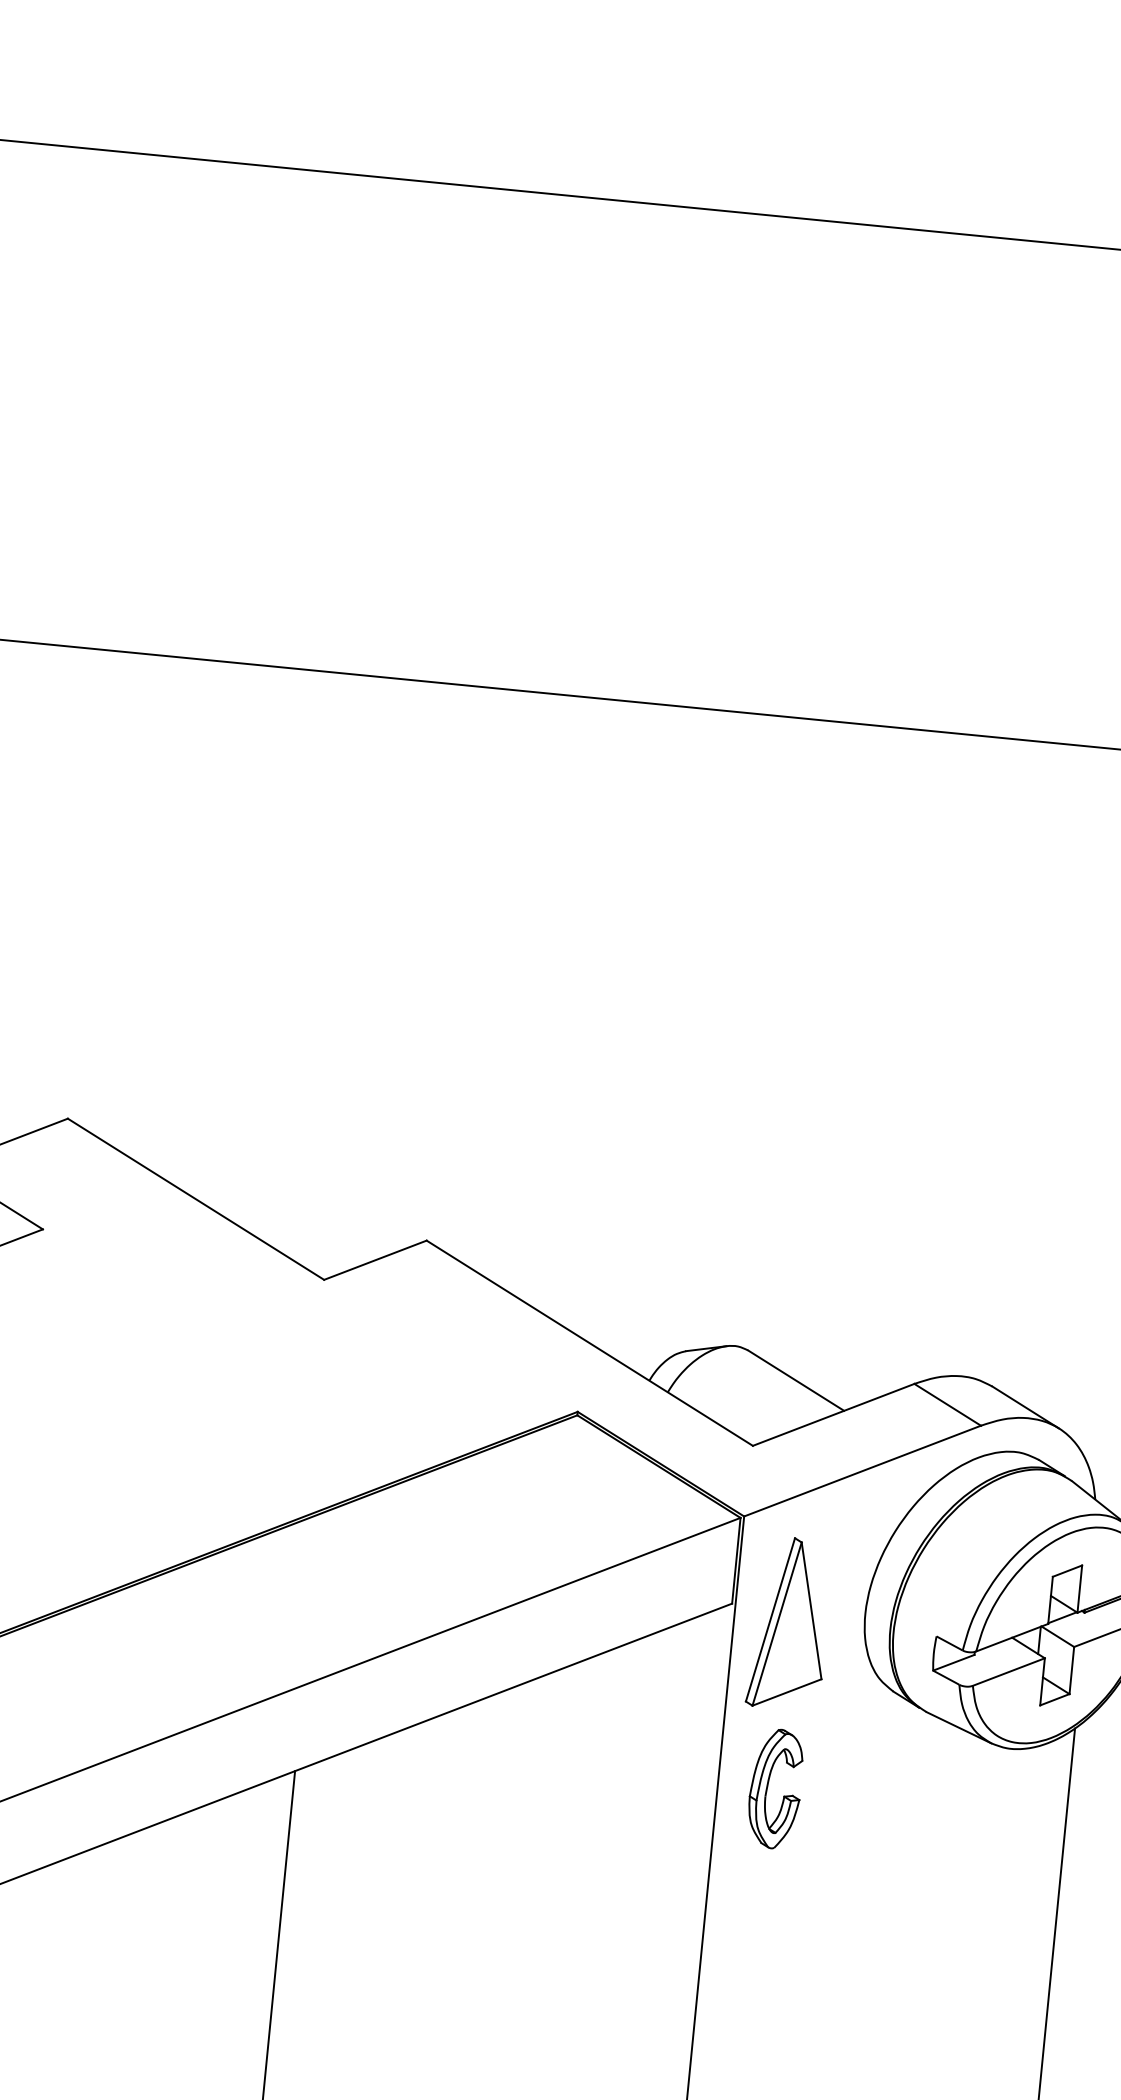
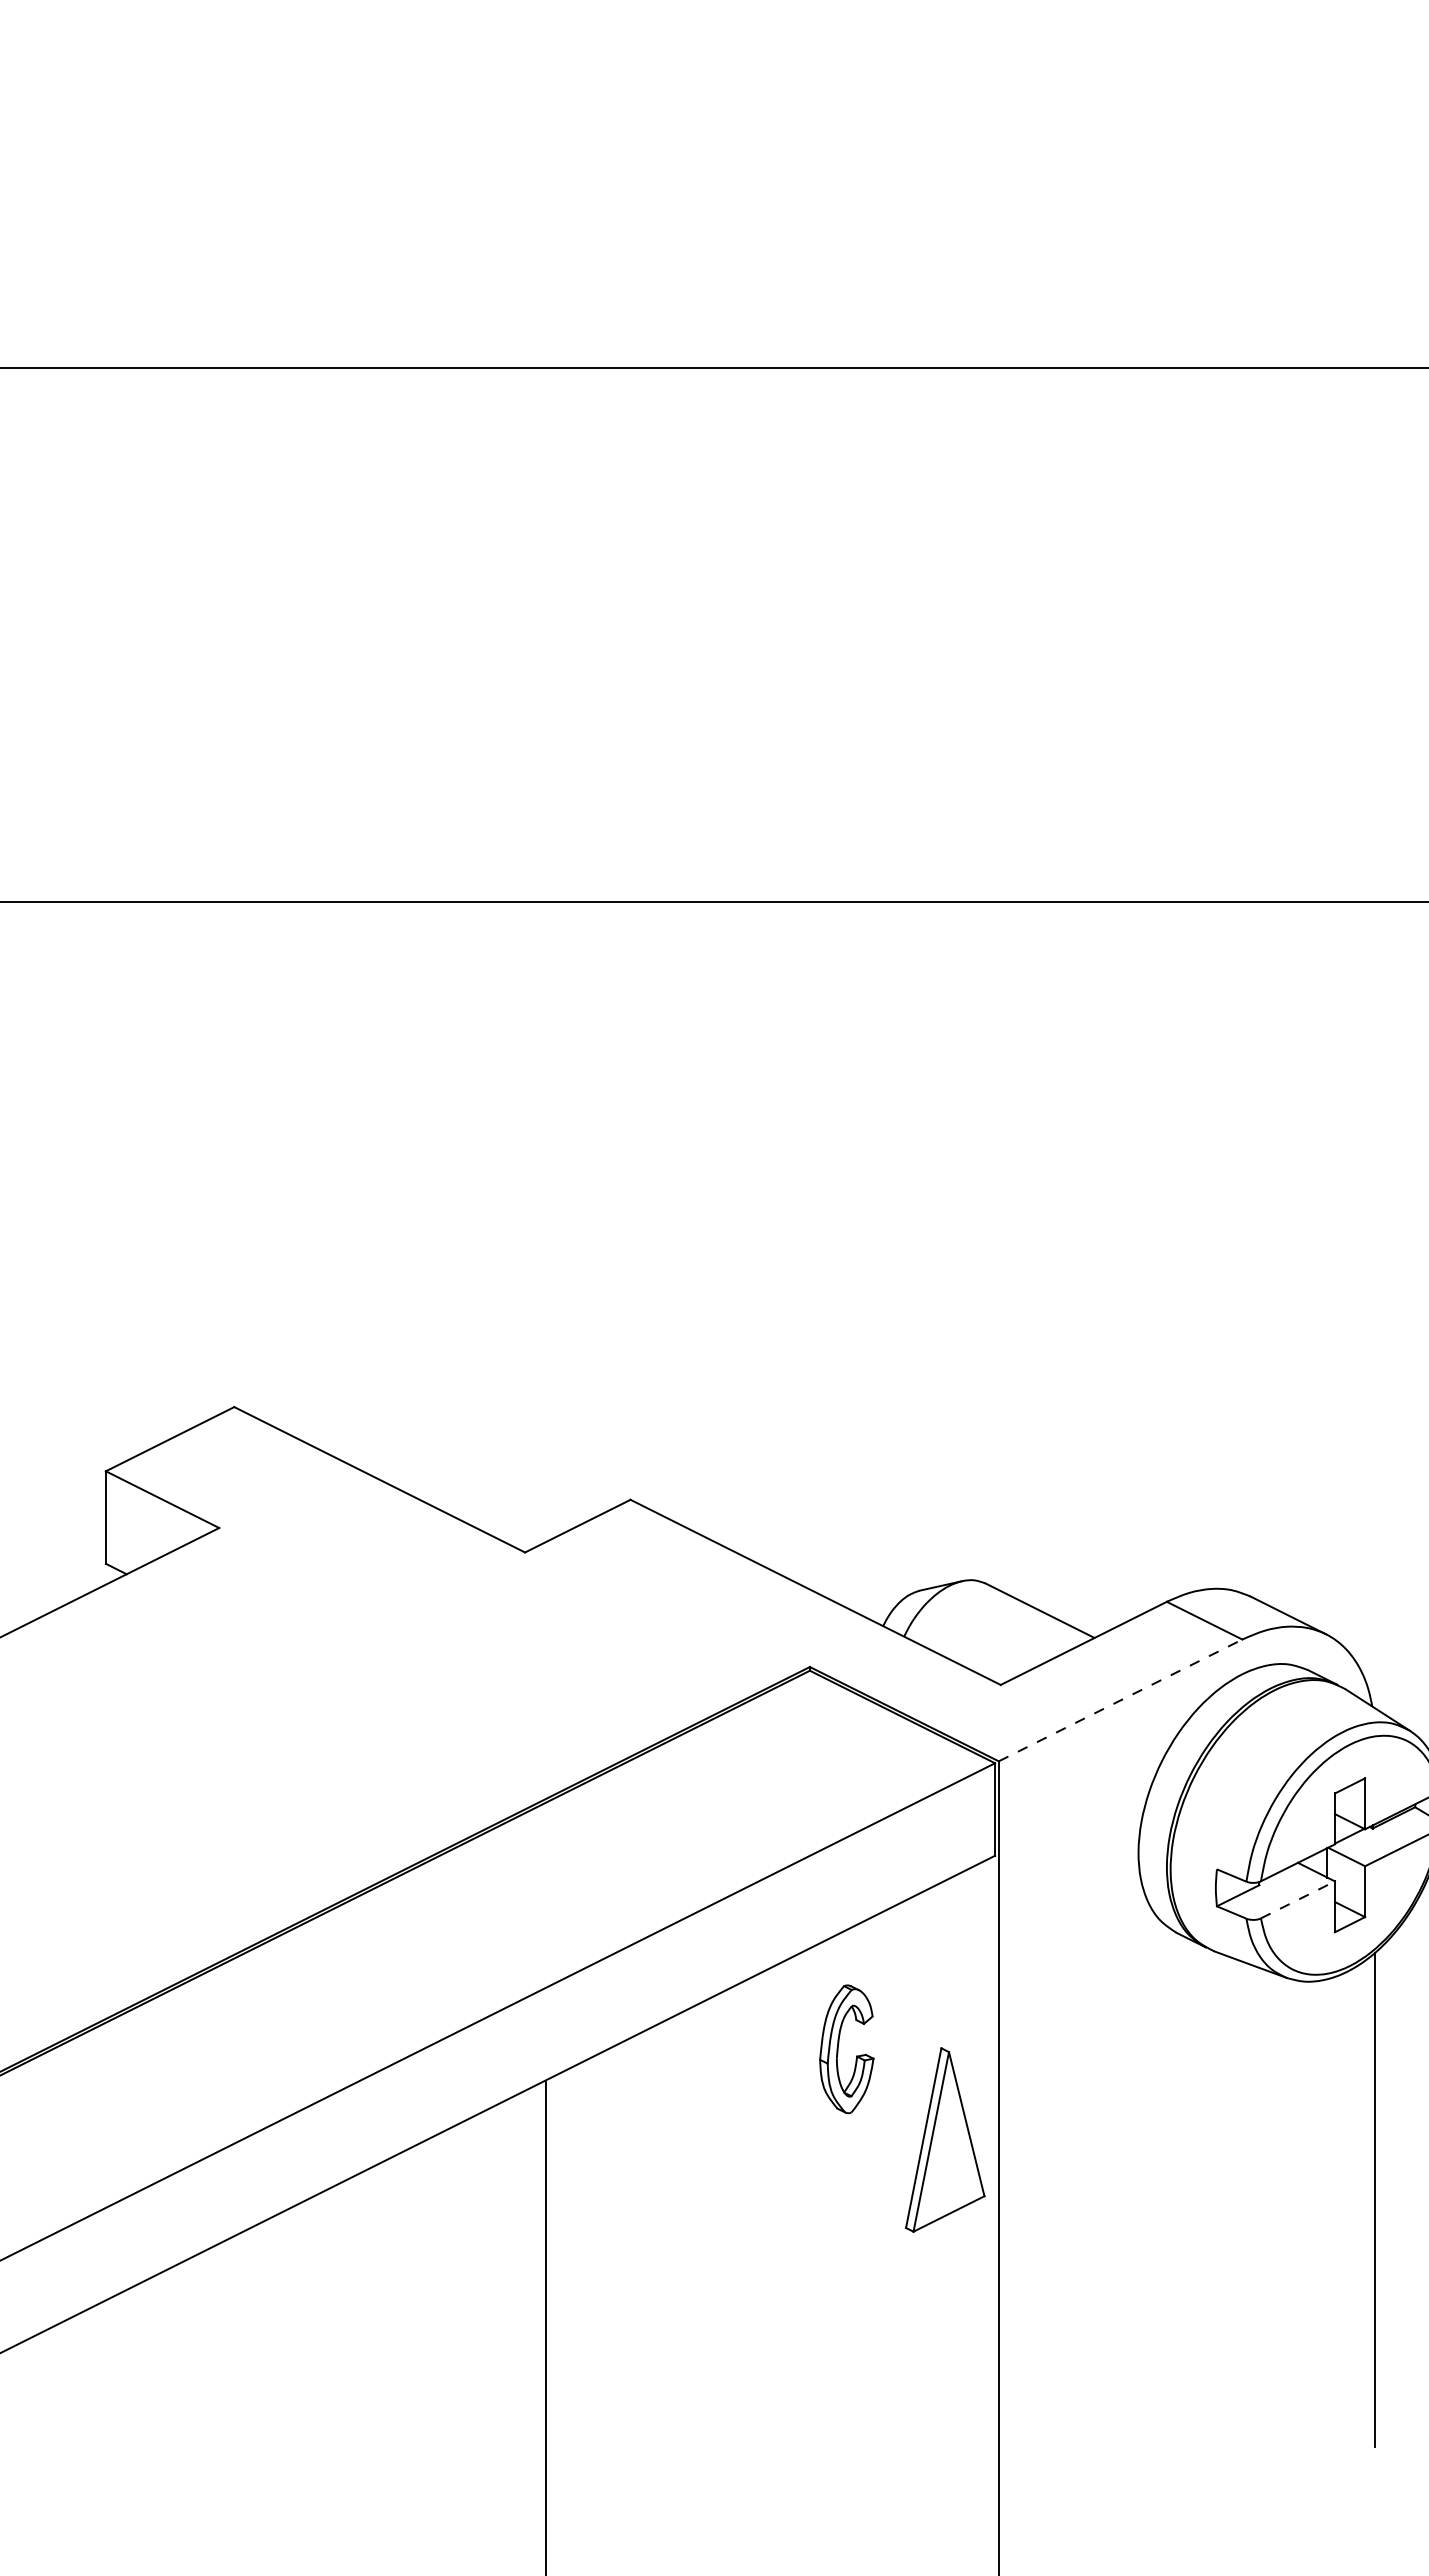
line: (863, 1471) -> (1121, 1700), solid -> dashed
part: (790, 1623) -> (945, 2139), moved
line: (1009, 1671) -> (1298, 1899), solid -> dashed
part: (767, 1788) -> (838, 2049), moved

